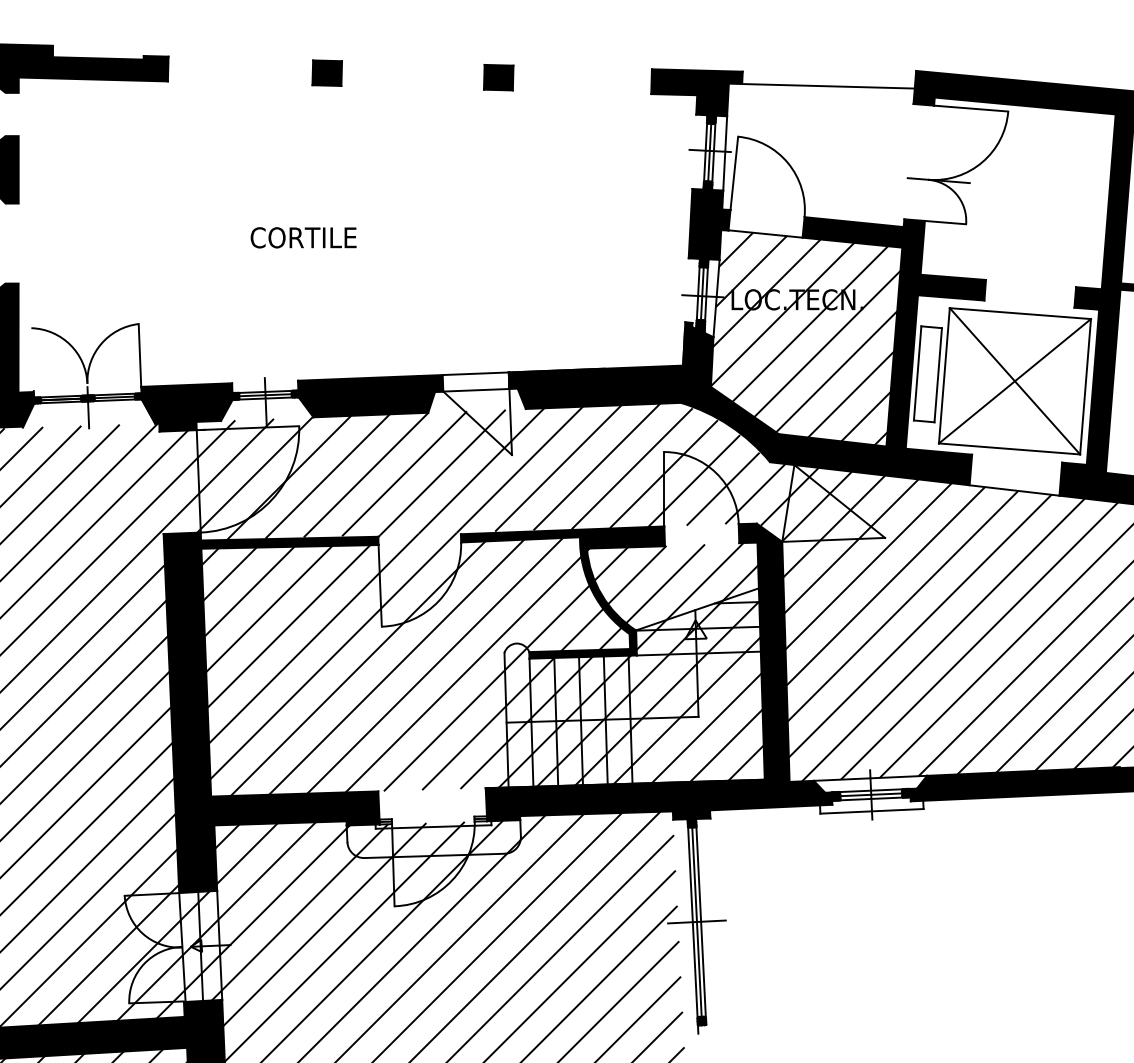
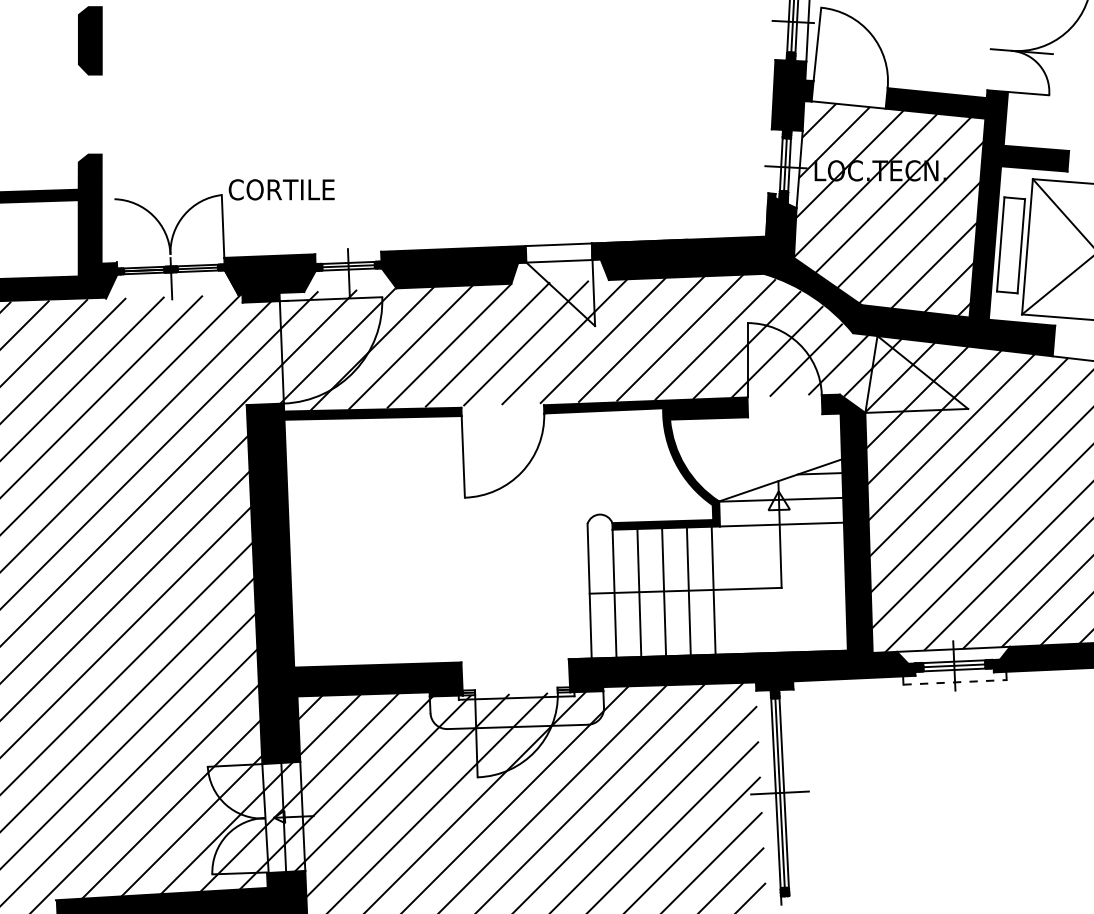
text: (303, 237) -> (281, 189), moved
hatch: (482, 663) -> (565, 534), removed
line: (871, 811) -> (954, 682), solid -> dashed

